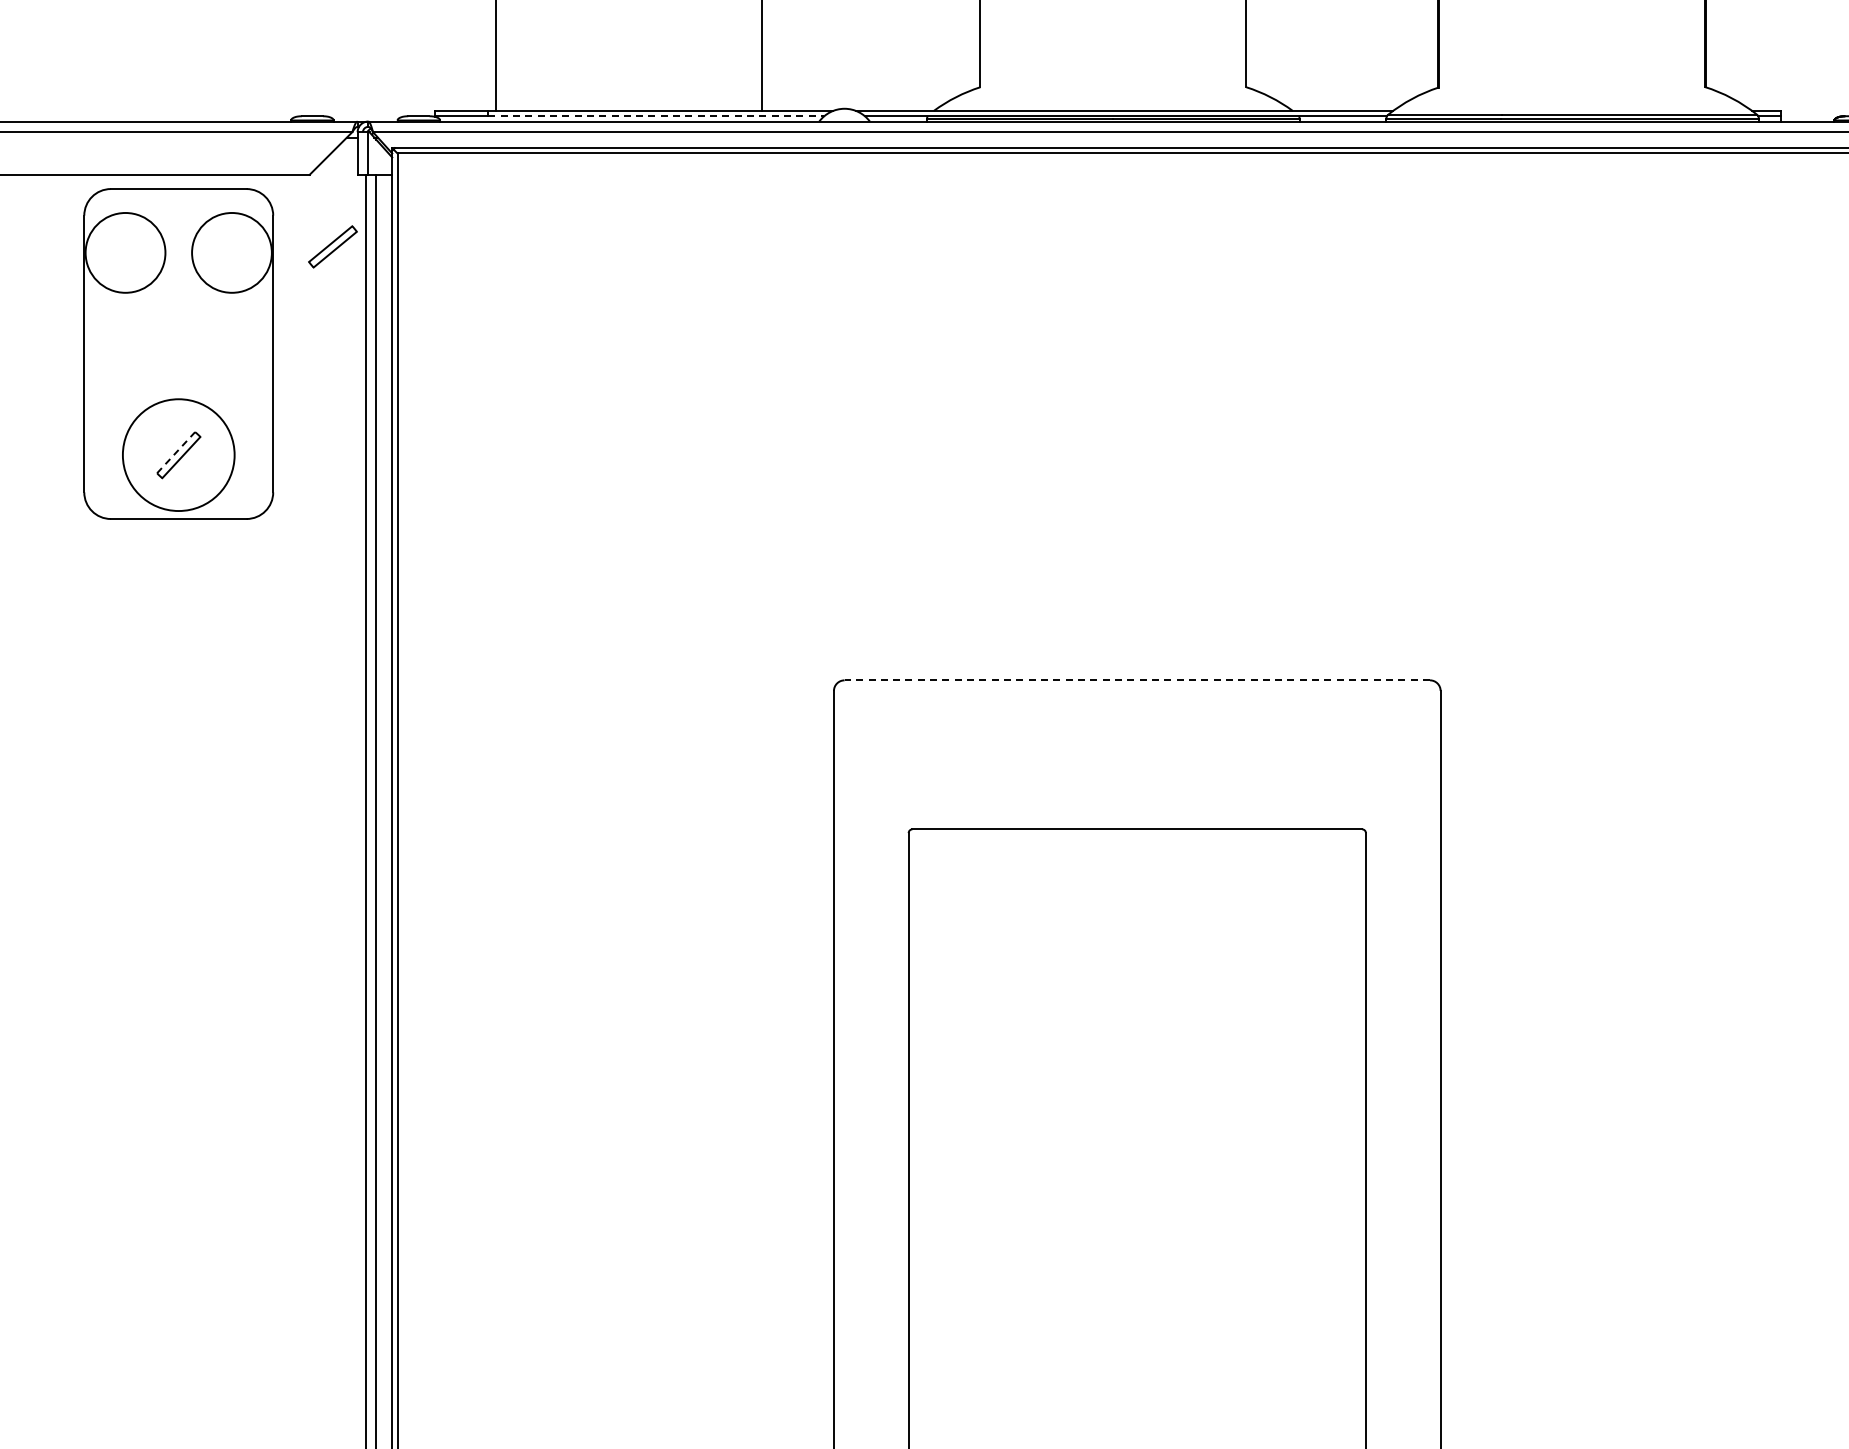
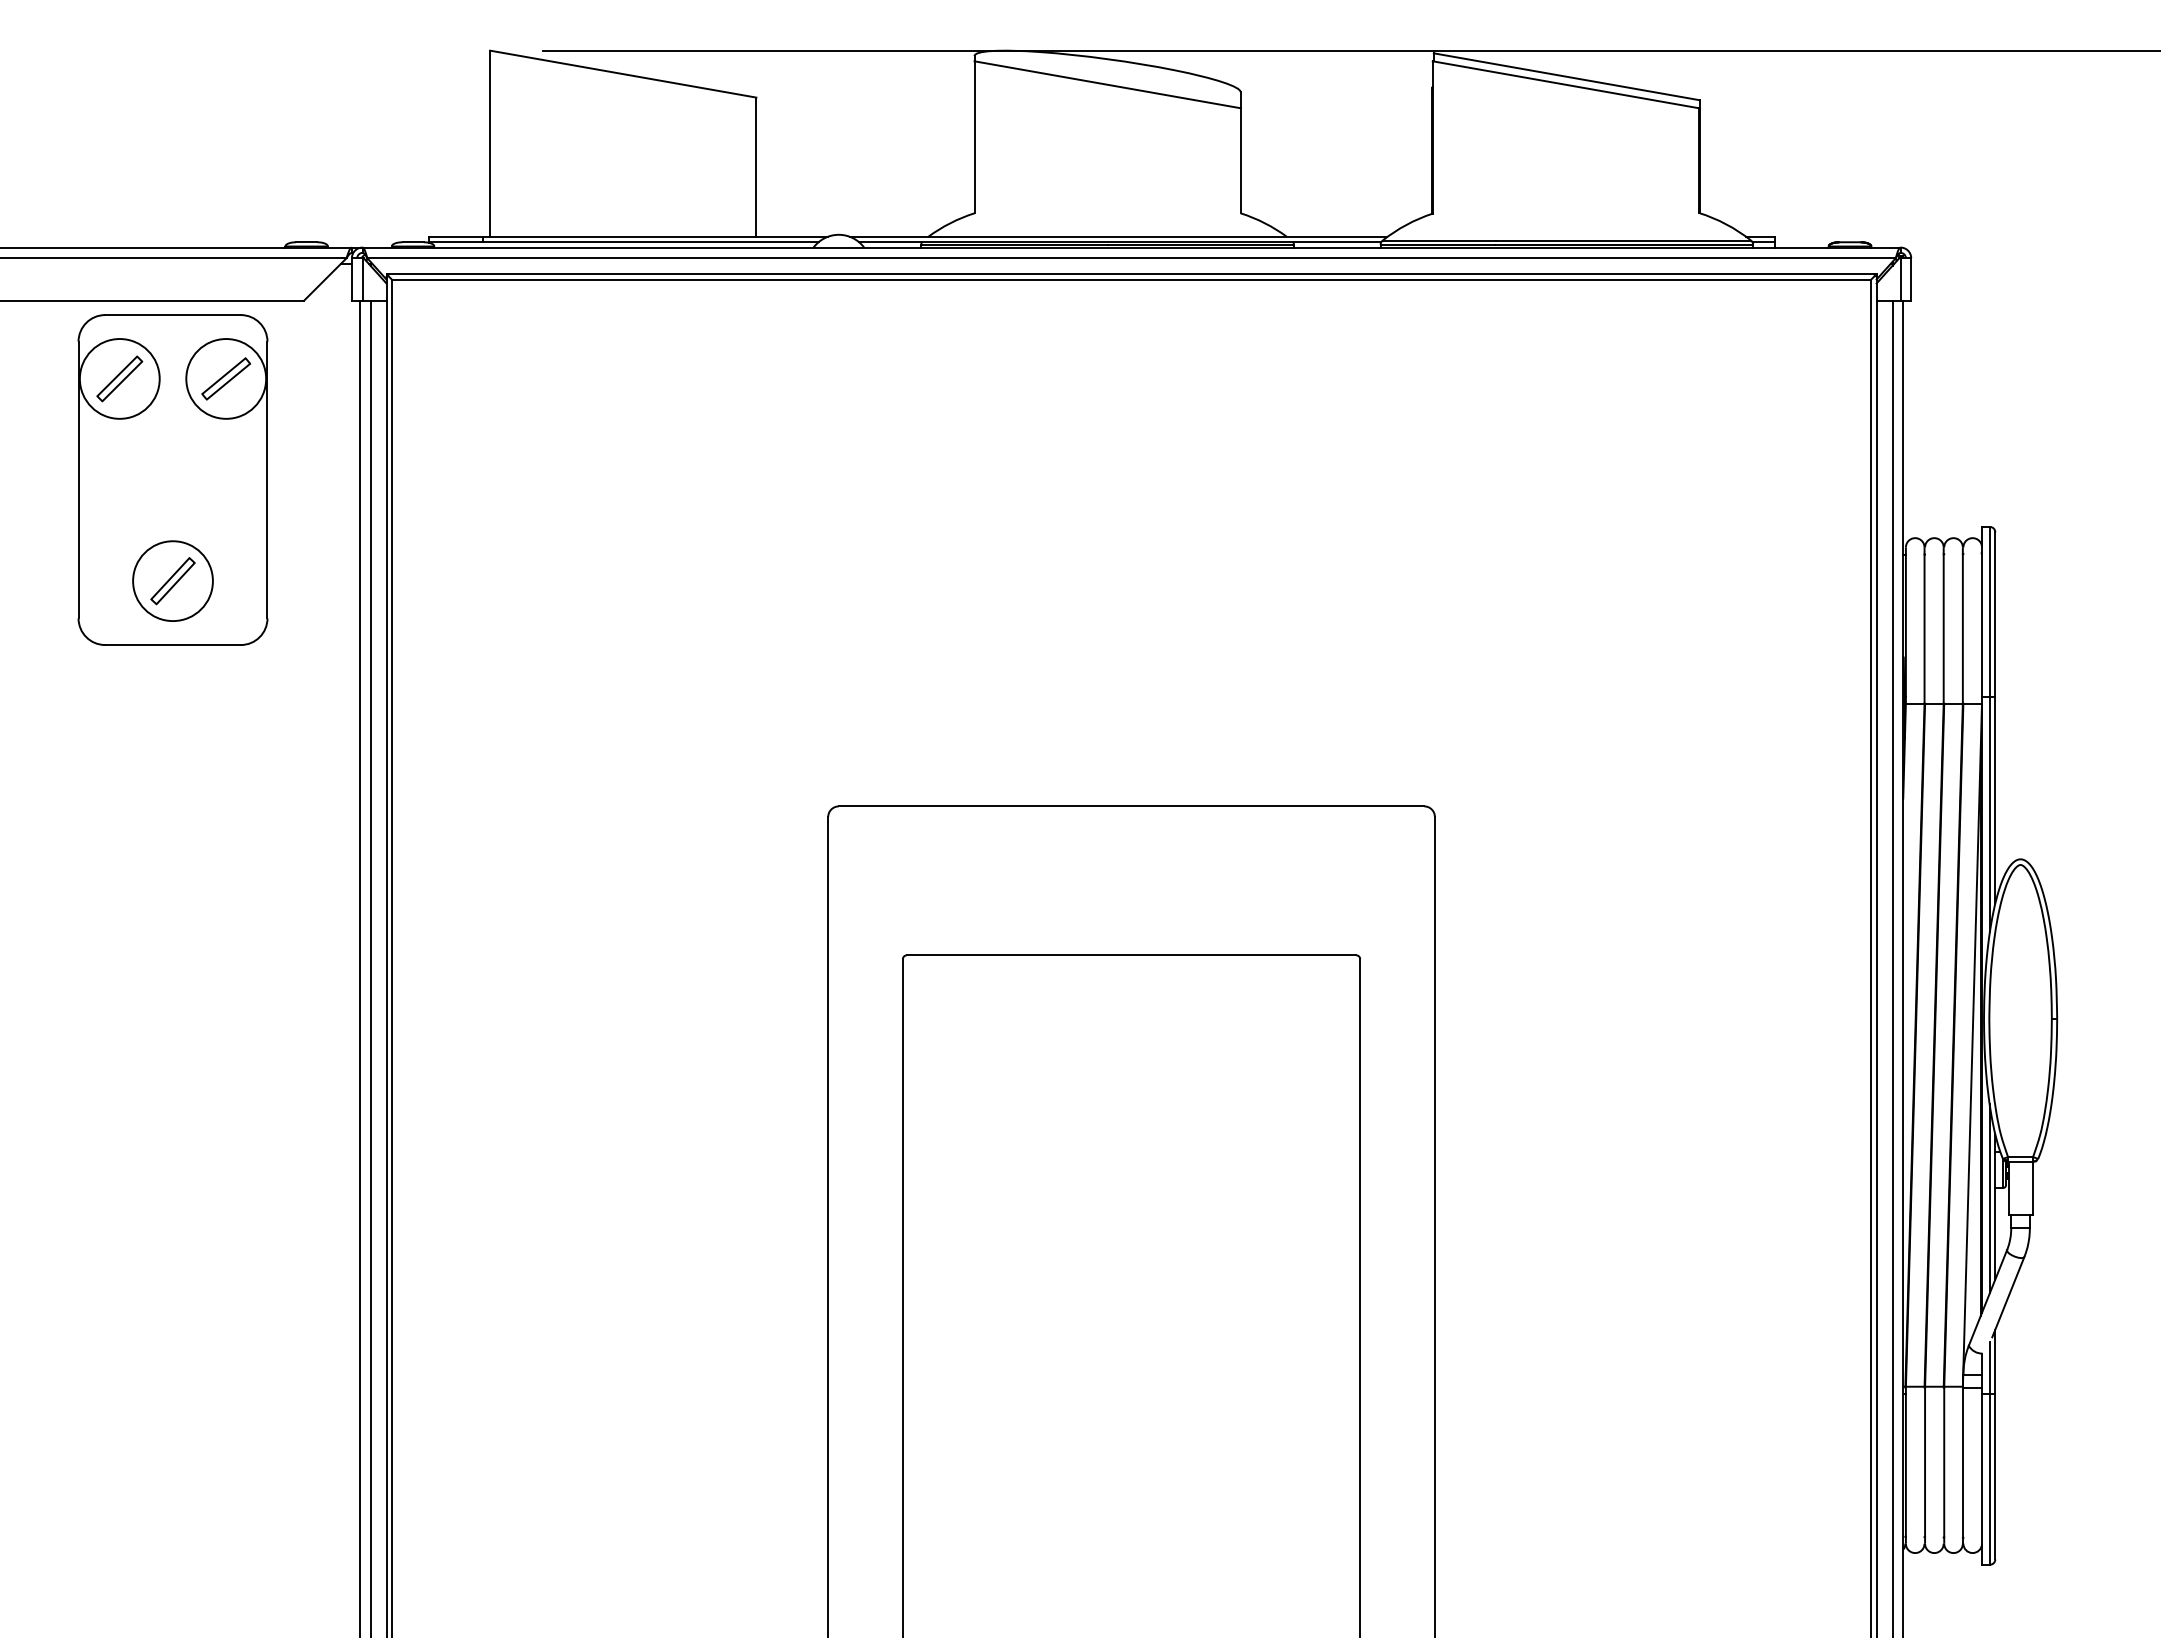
line: (656, 116) -> (650, 242), dashed -> solid
part: (332, 246) -> (225, 378), moved
part: (125, 252) -> (119, 378), added
line: (176, 452) -> (170, 578), dashed -> solid
circle: (178, 455) -> (172, 581), size x0.71
line: (1137, 680) -> (1131, 806), dashed -> solid

